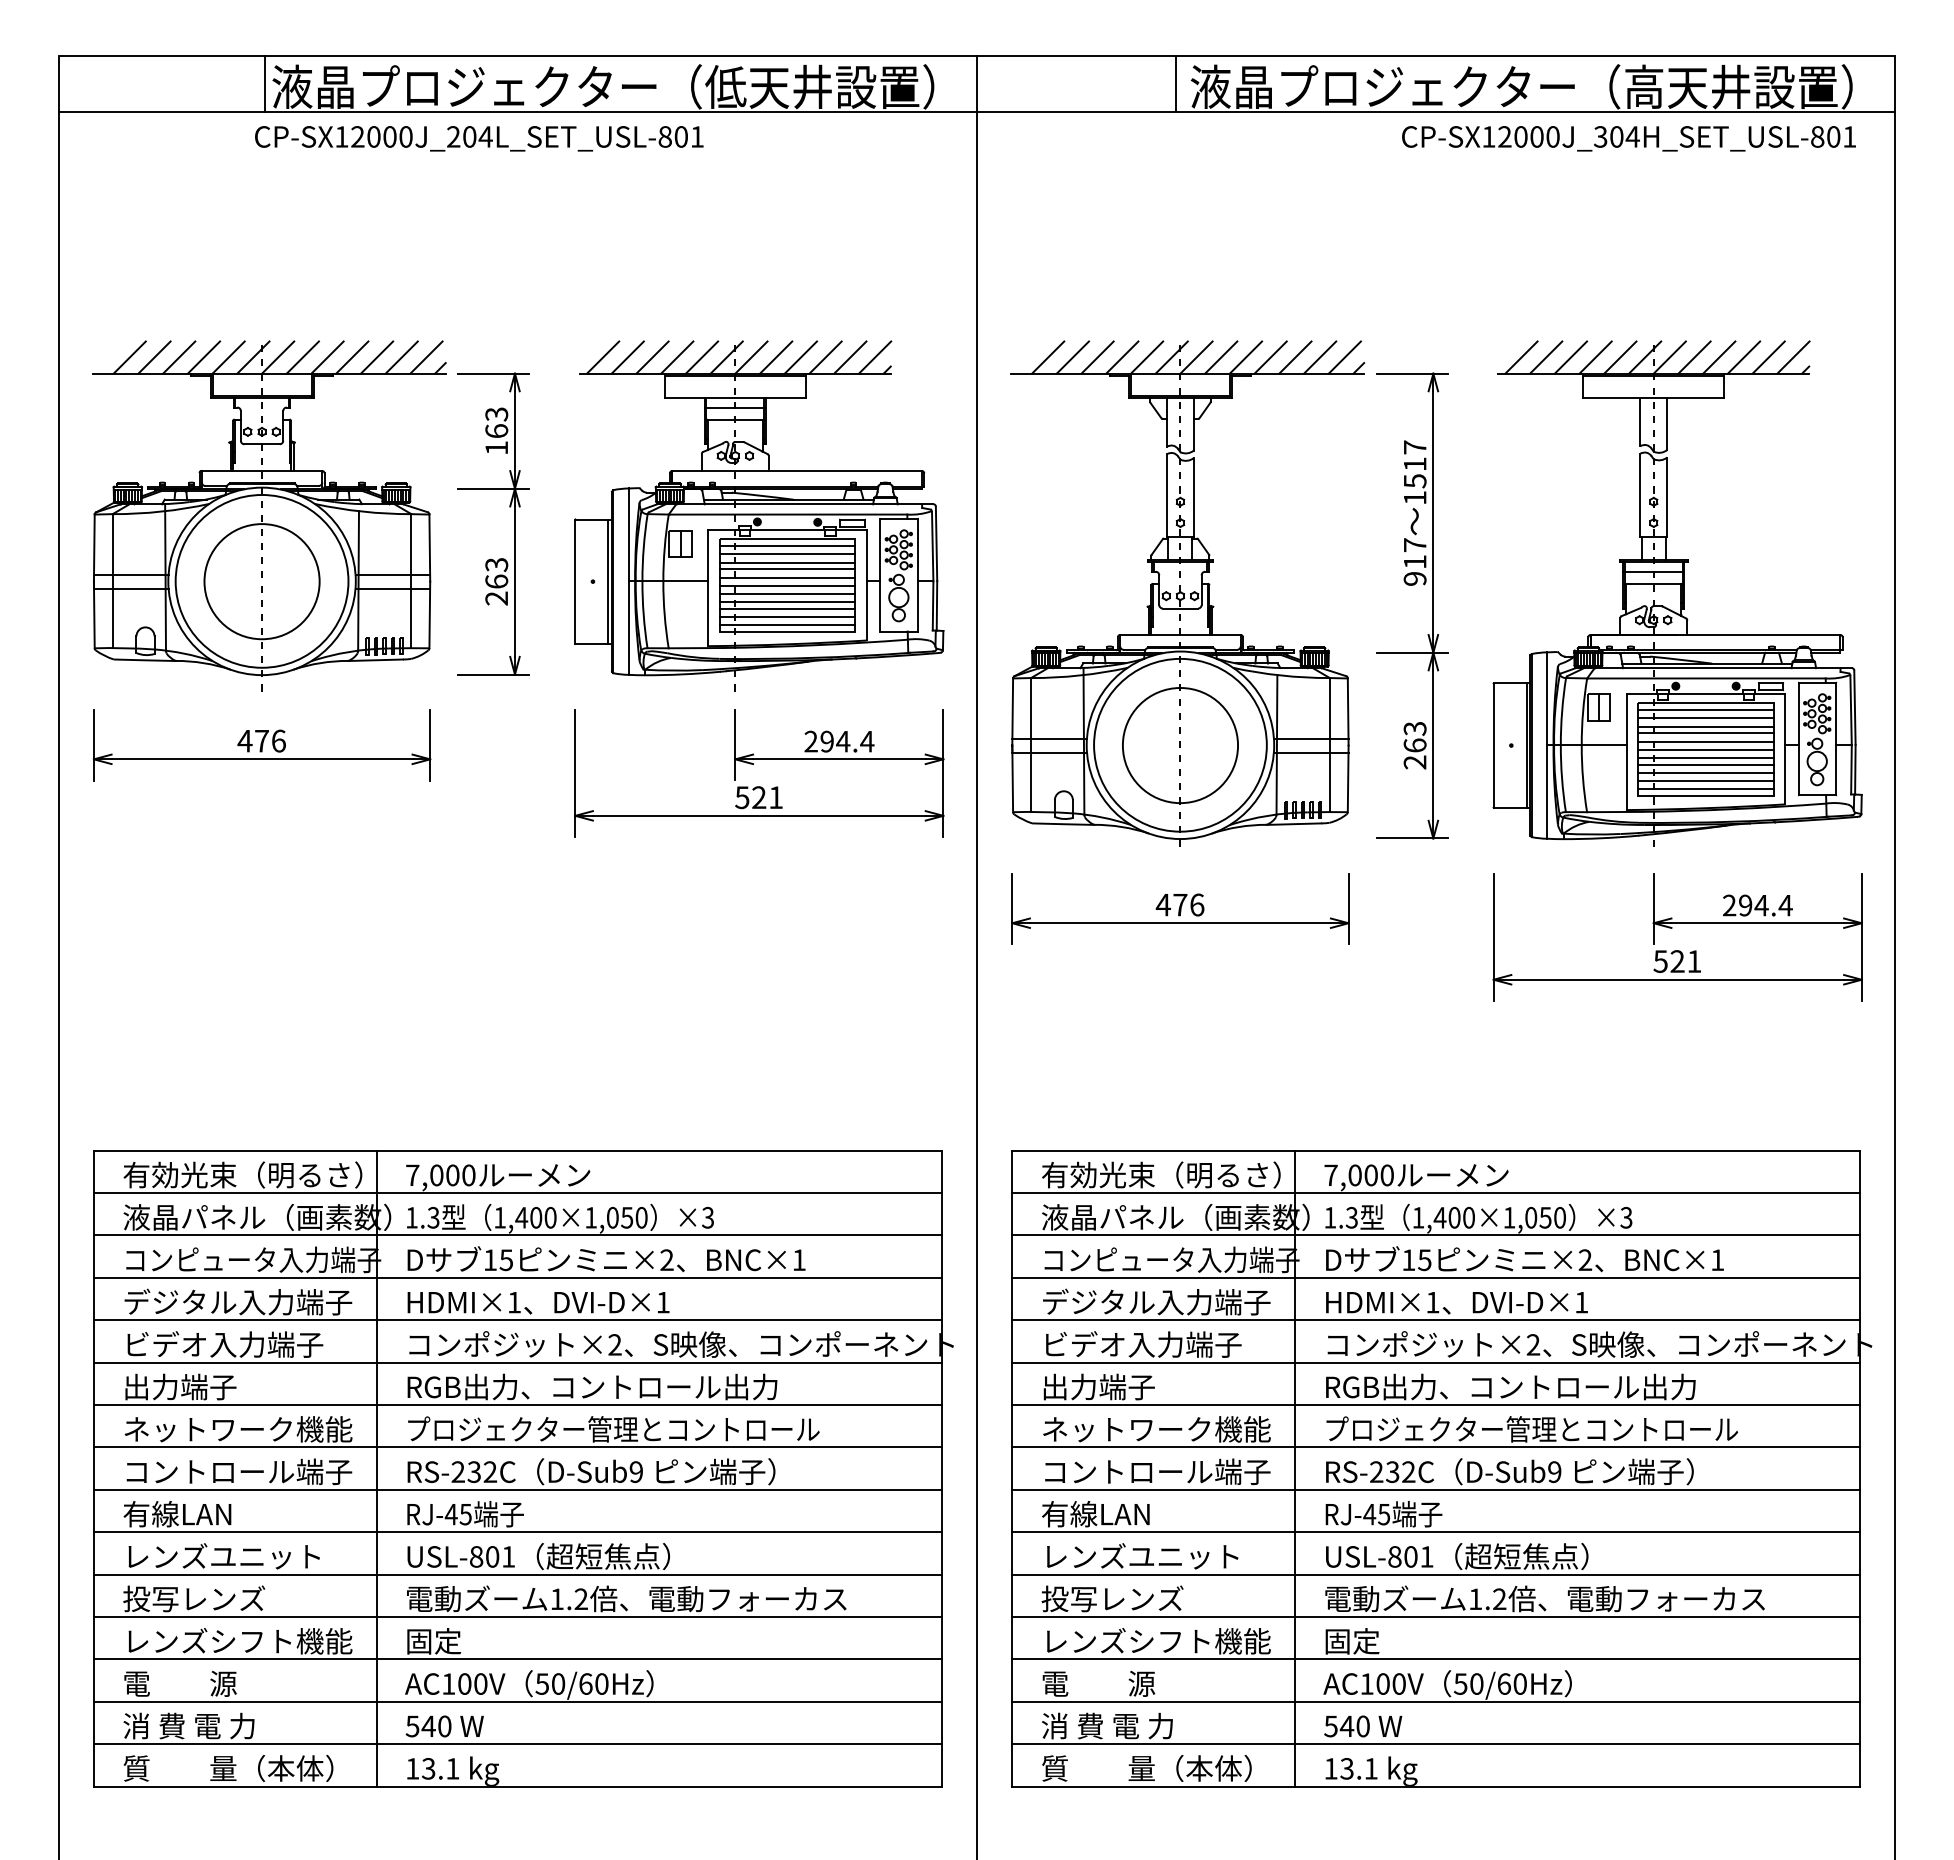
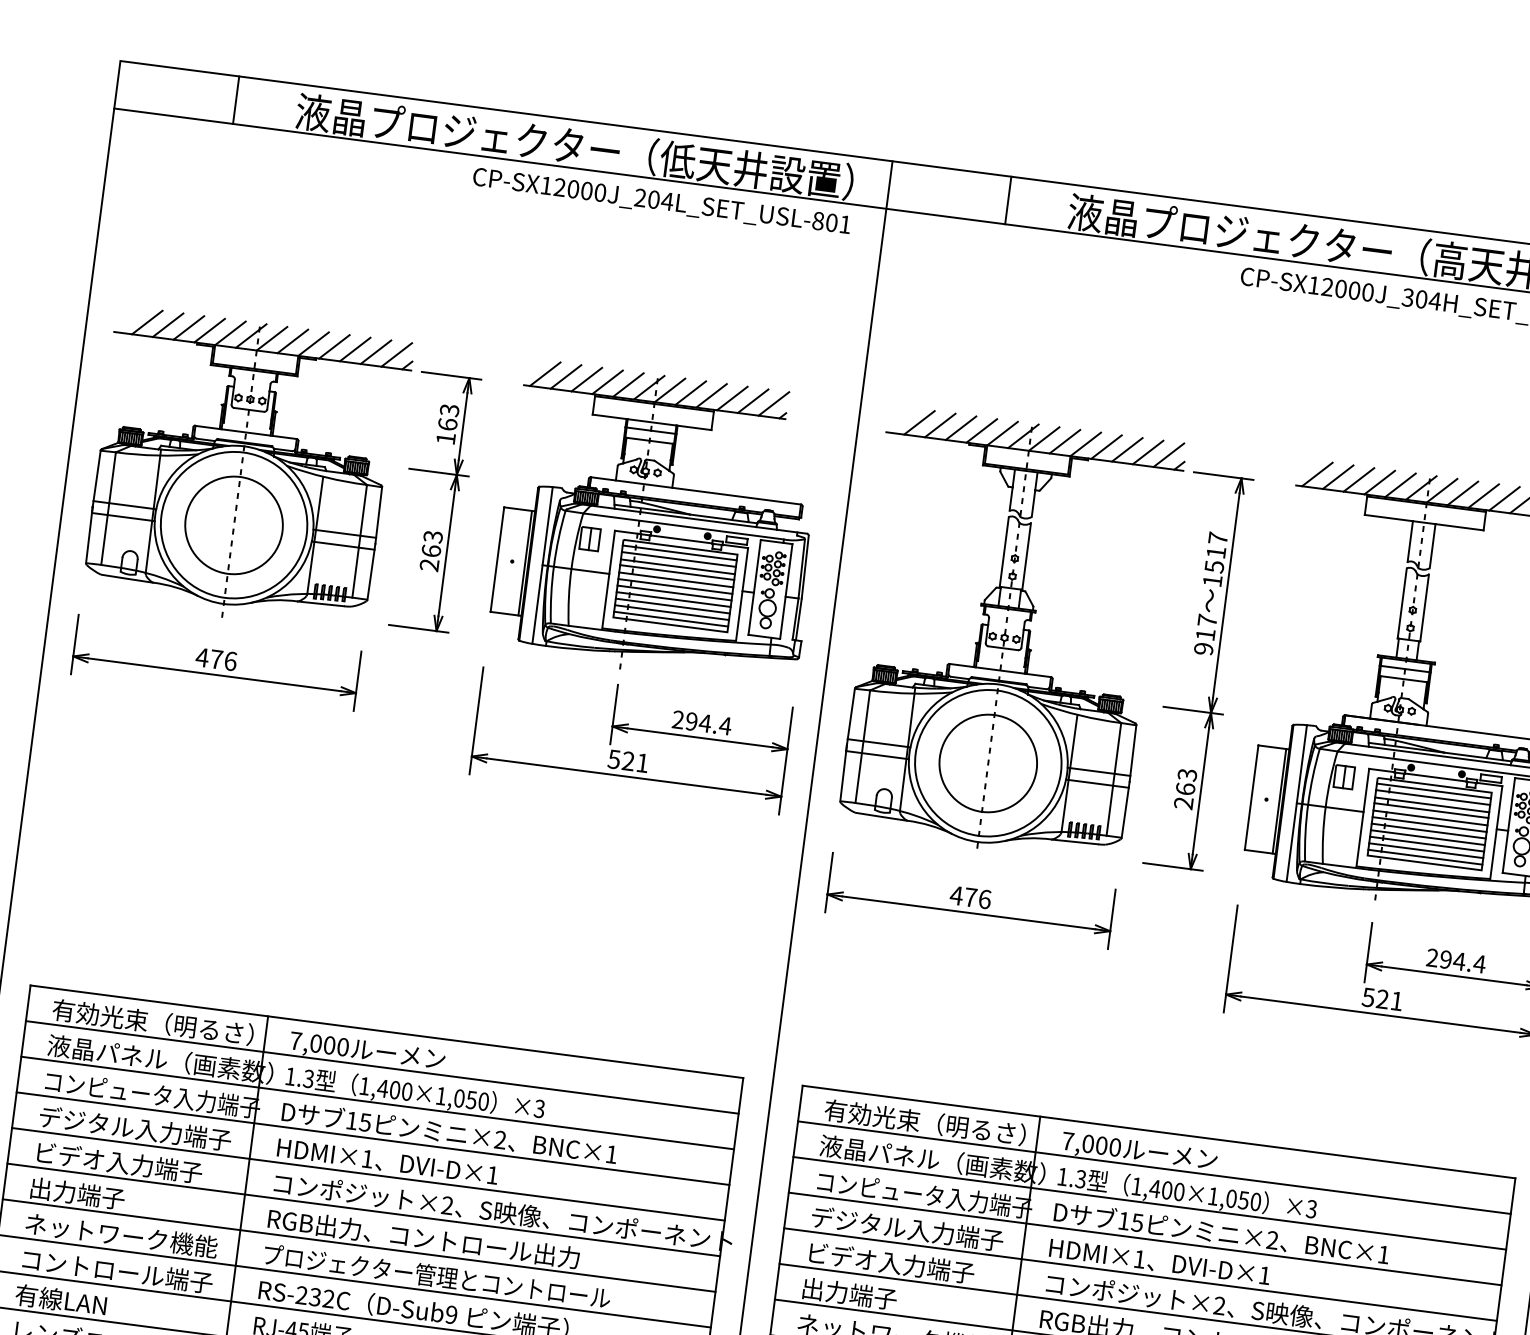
line: (264, 83) -> (235, 99), moved
line: (1176, 83) -> (1008, 200), moved
text: (479, 138) -> (661, 202), moved

